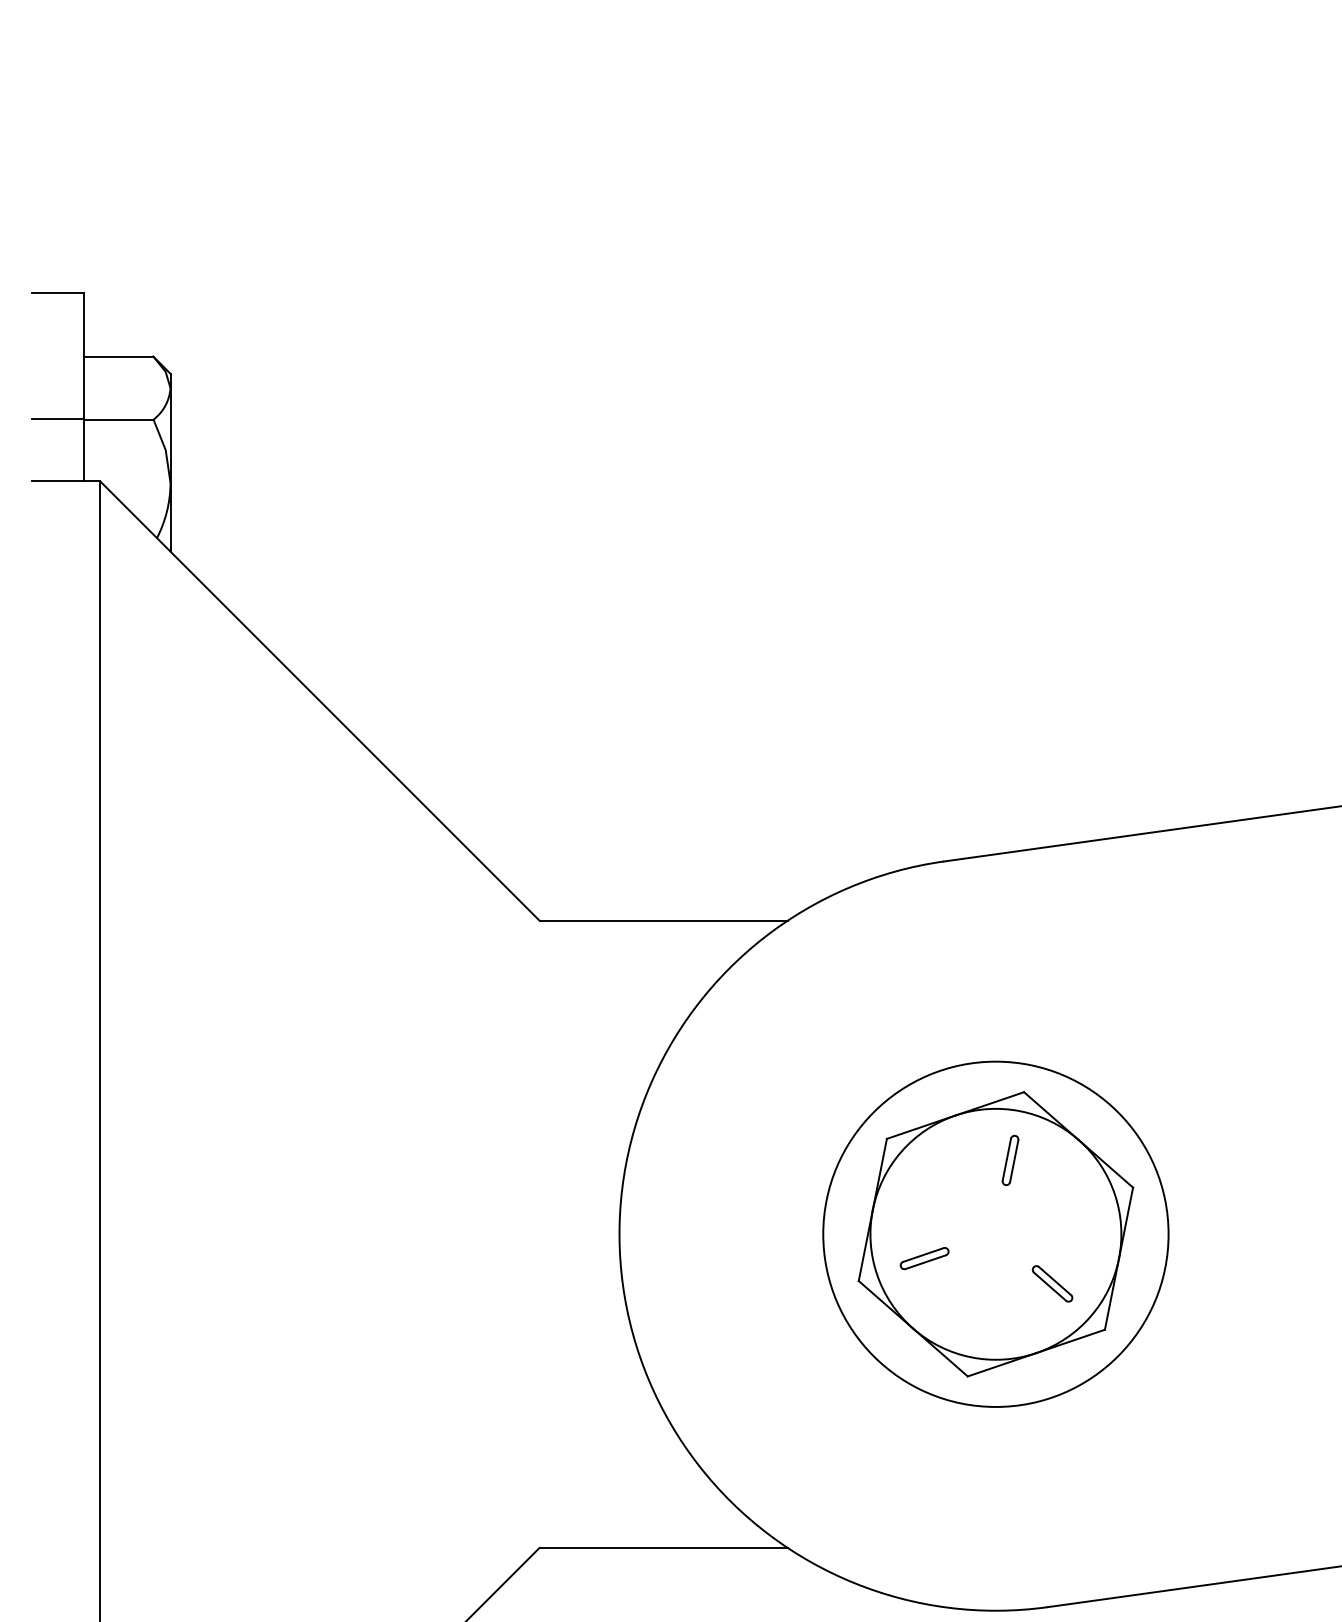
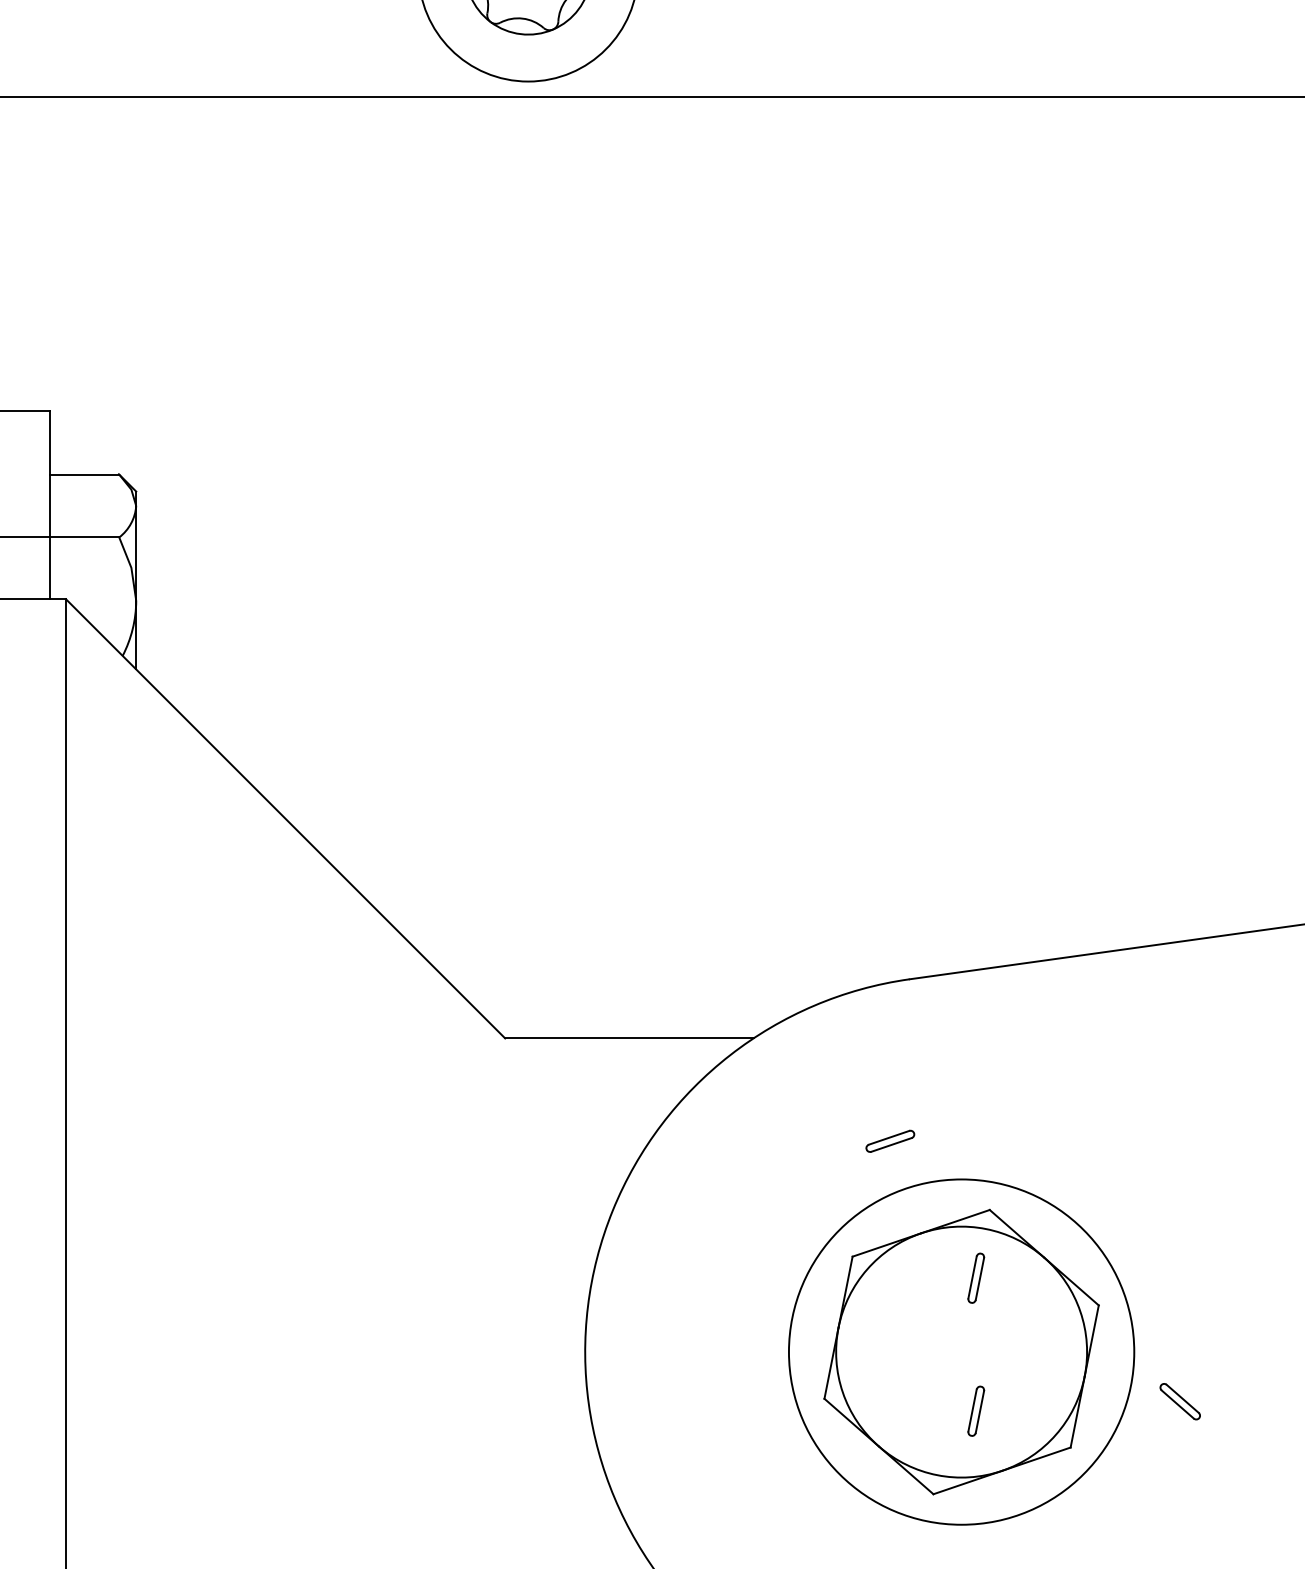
part: (924, 1258) -> (890, 1141), moved
part: (1052, 1283) -> (1180, 1401), moved
part: (1010, 1292) -> (976, 1410), added

